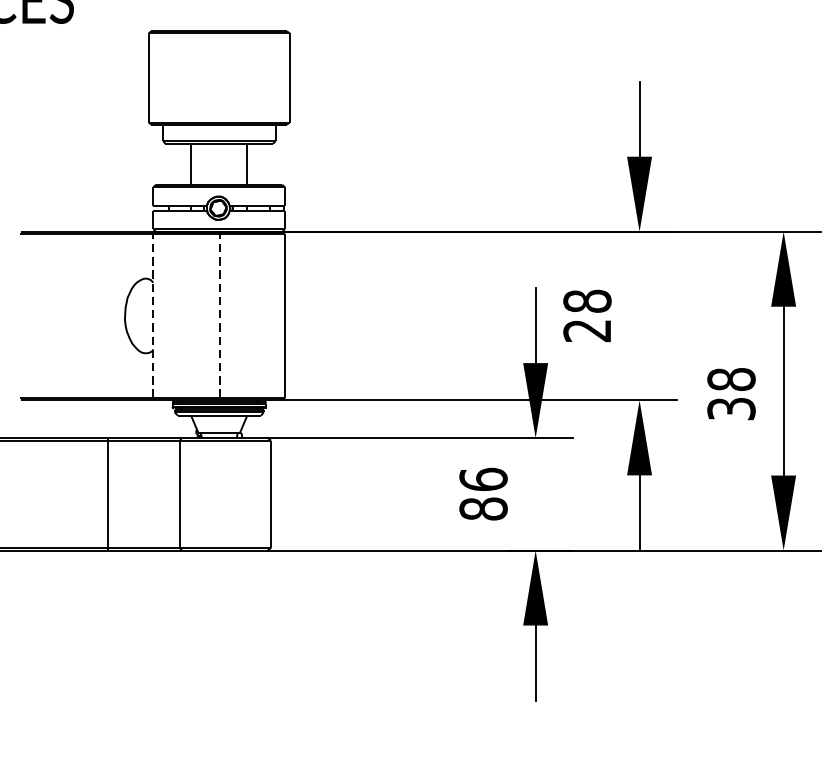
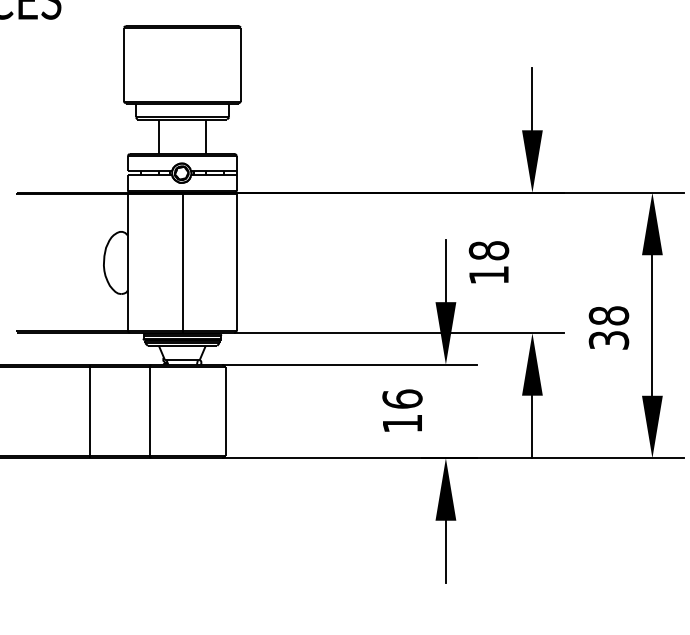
line: (153, 315) -> (127, 262), dashed -> solid
line: (219, 315) -> (182, 262), dashed -> solid
text: (586, 331) -> (488, 275), 28 -> 18
text: (483, 508) -> (402, 423), 86 -> 16

